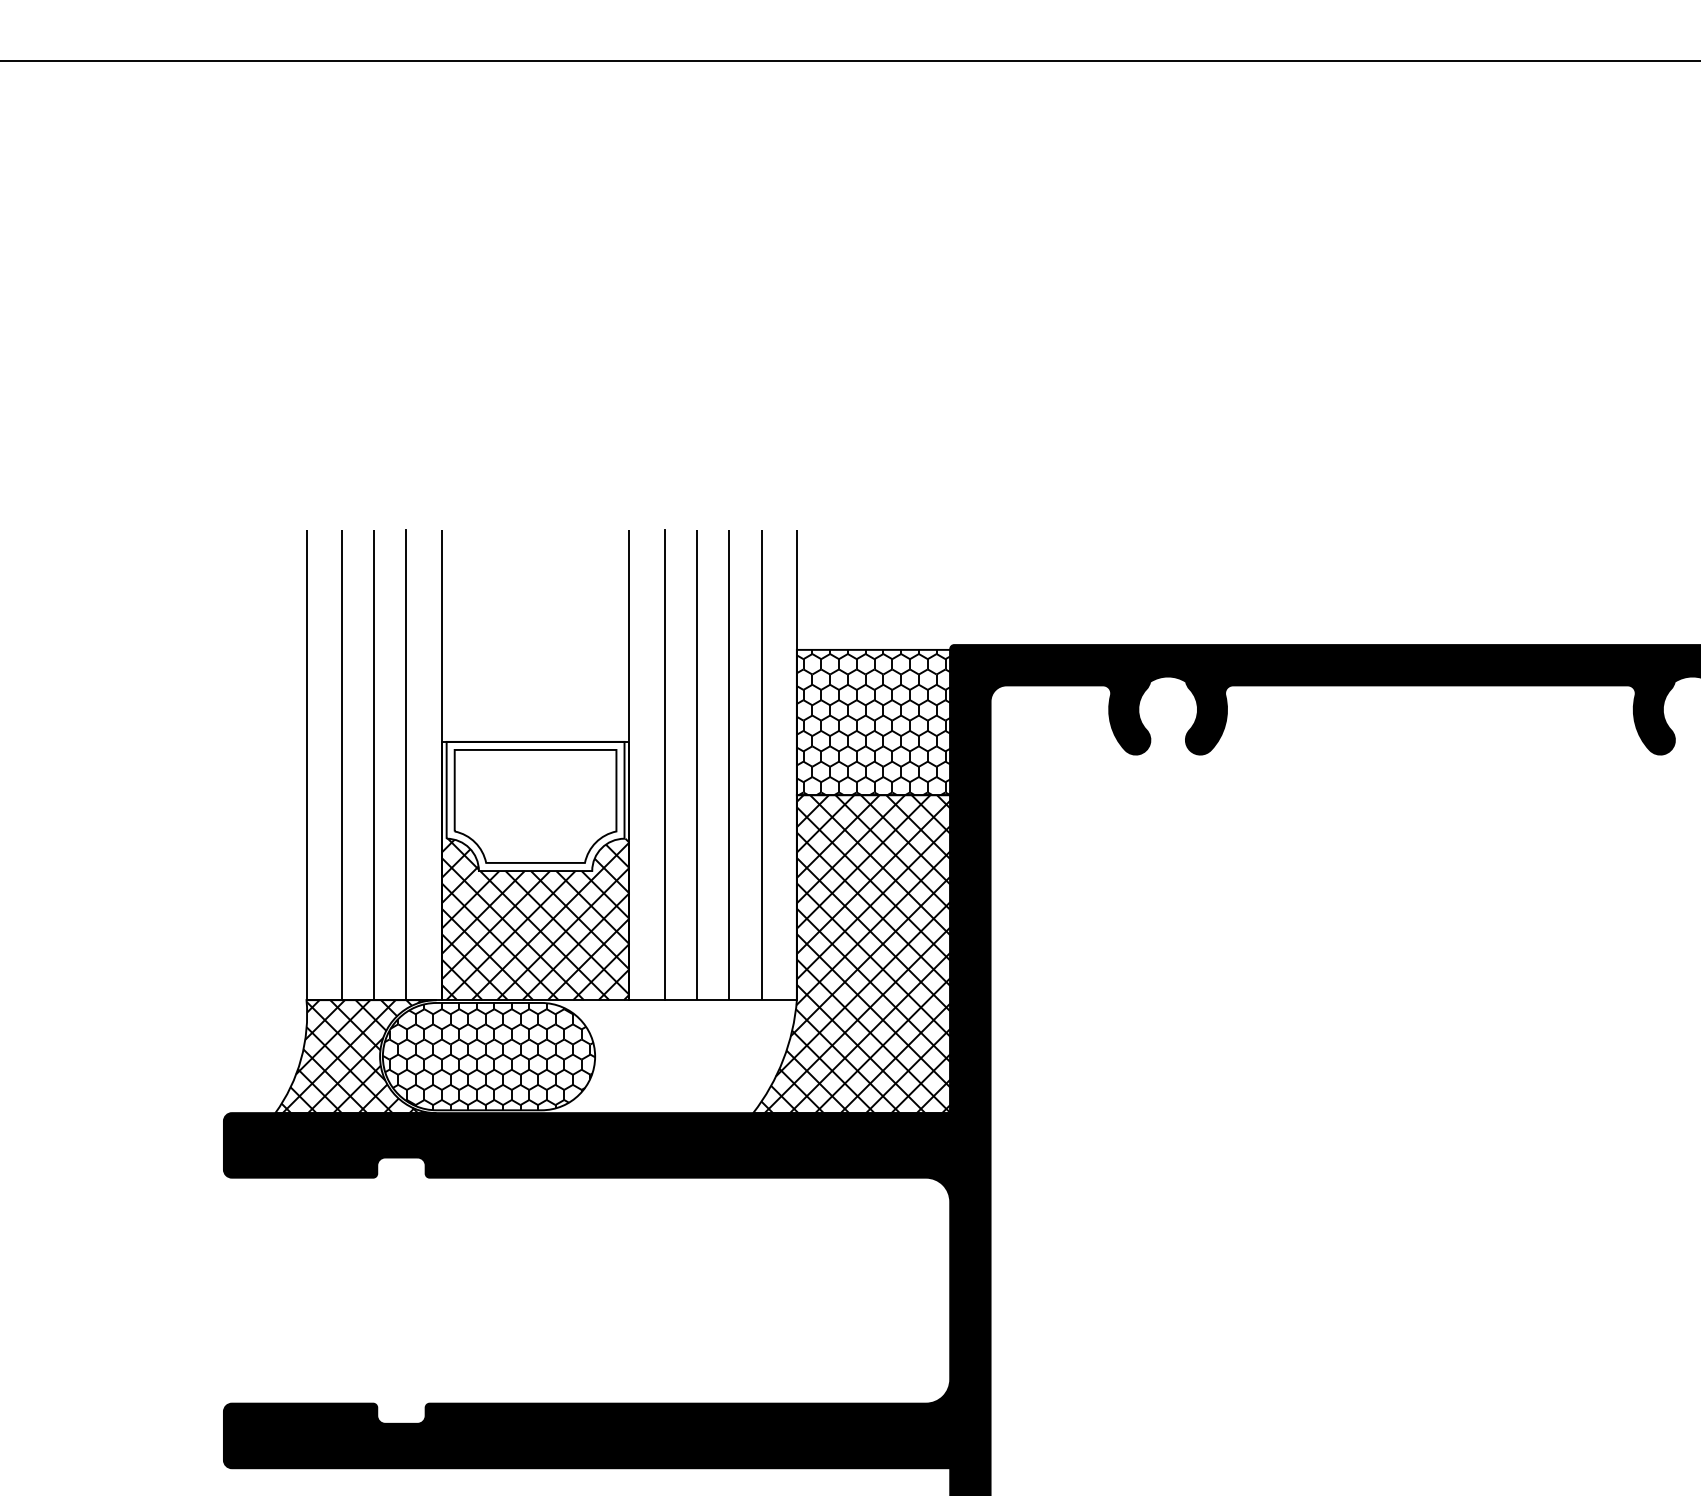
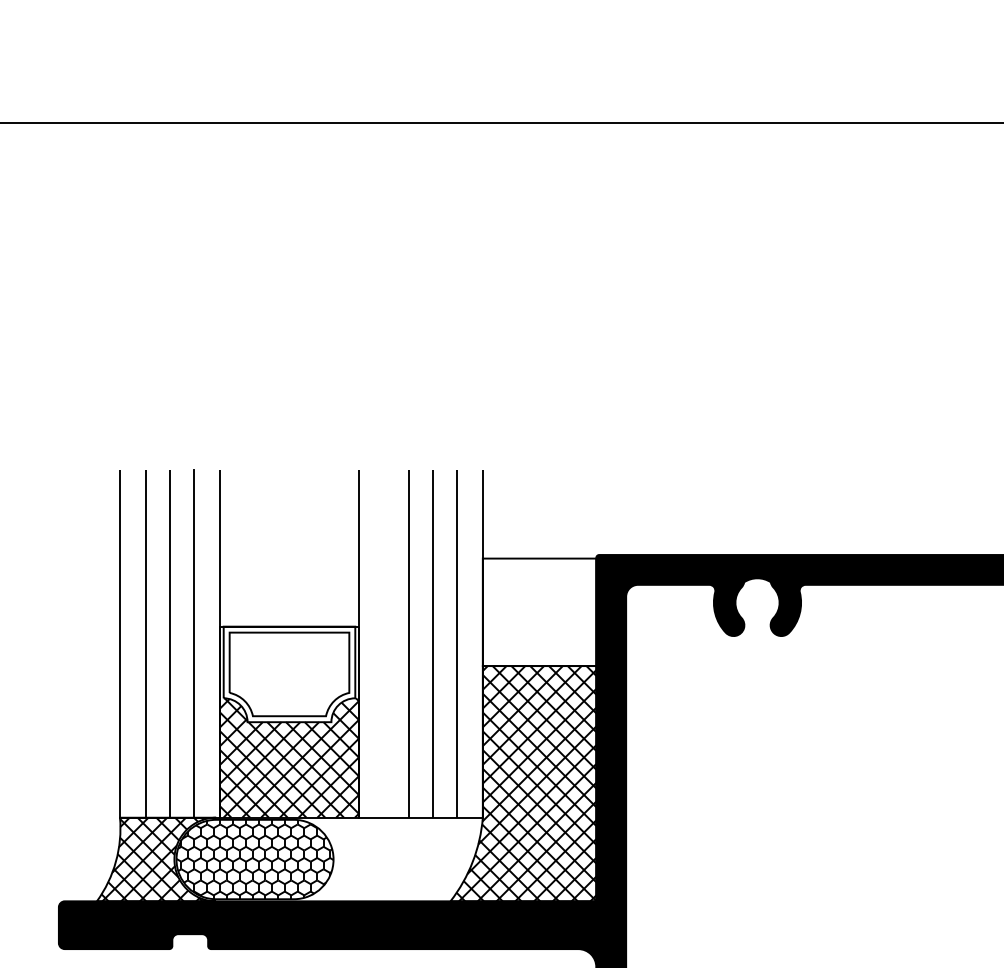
hatch: (873, 722) -> (539, 612), removed
line: (664, 764) -> (384, 643), removed

